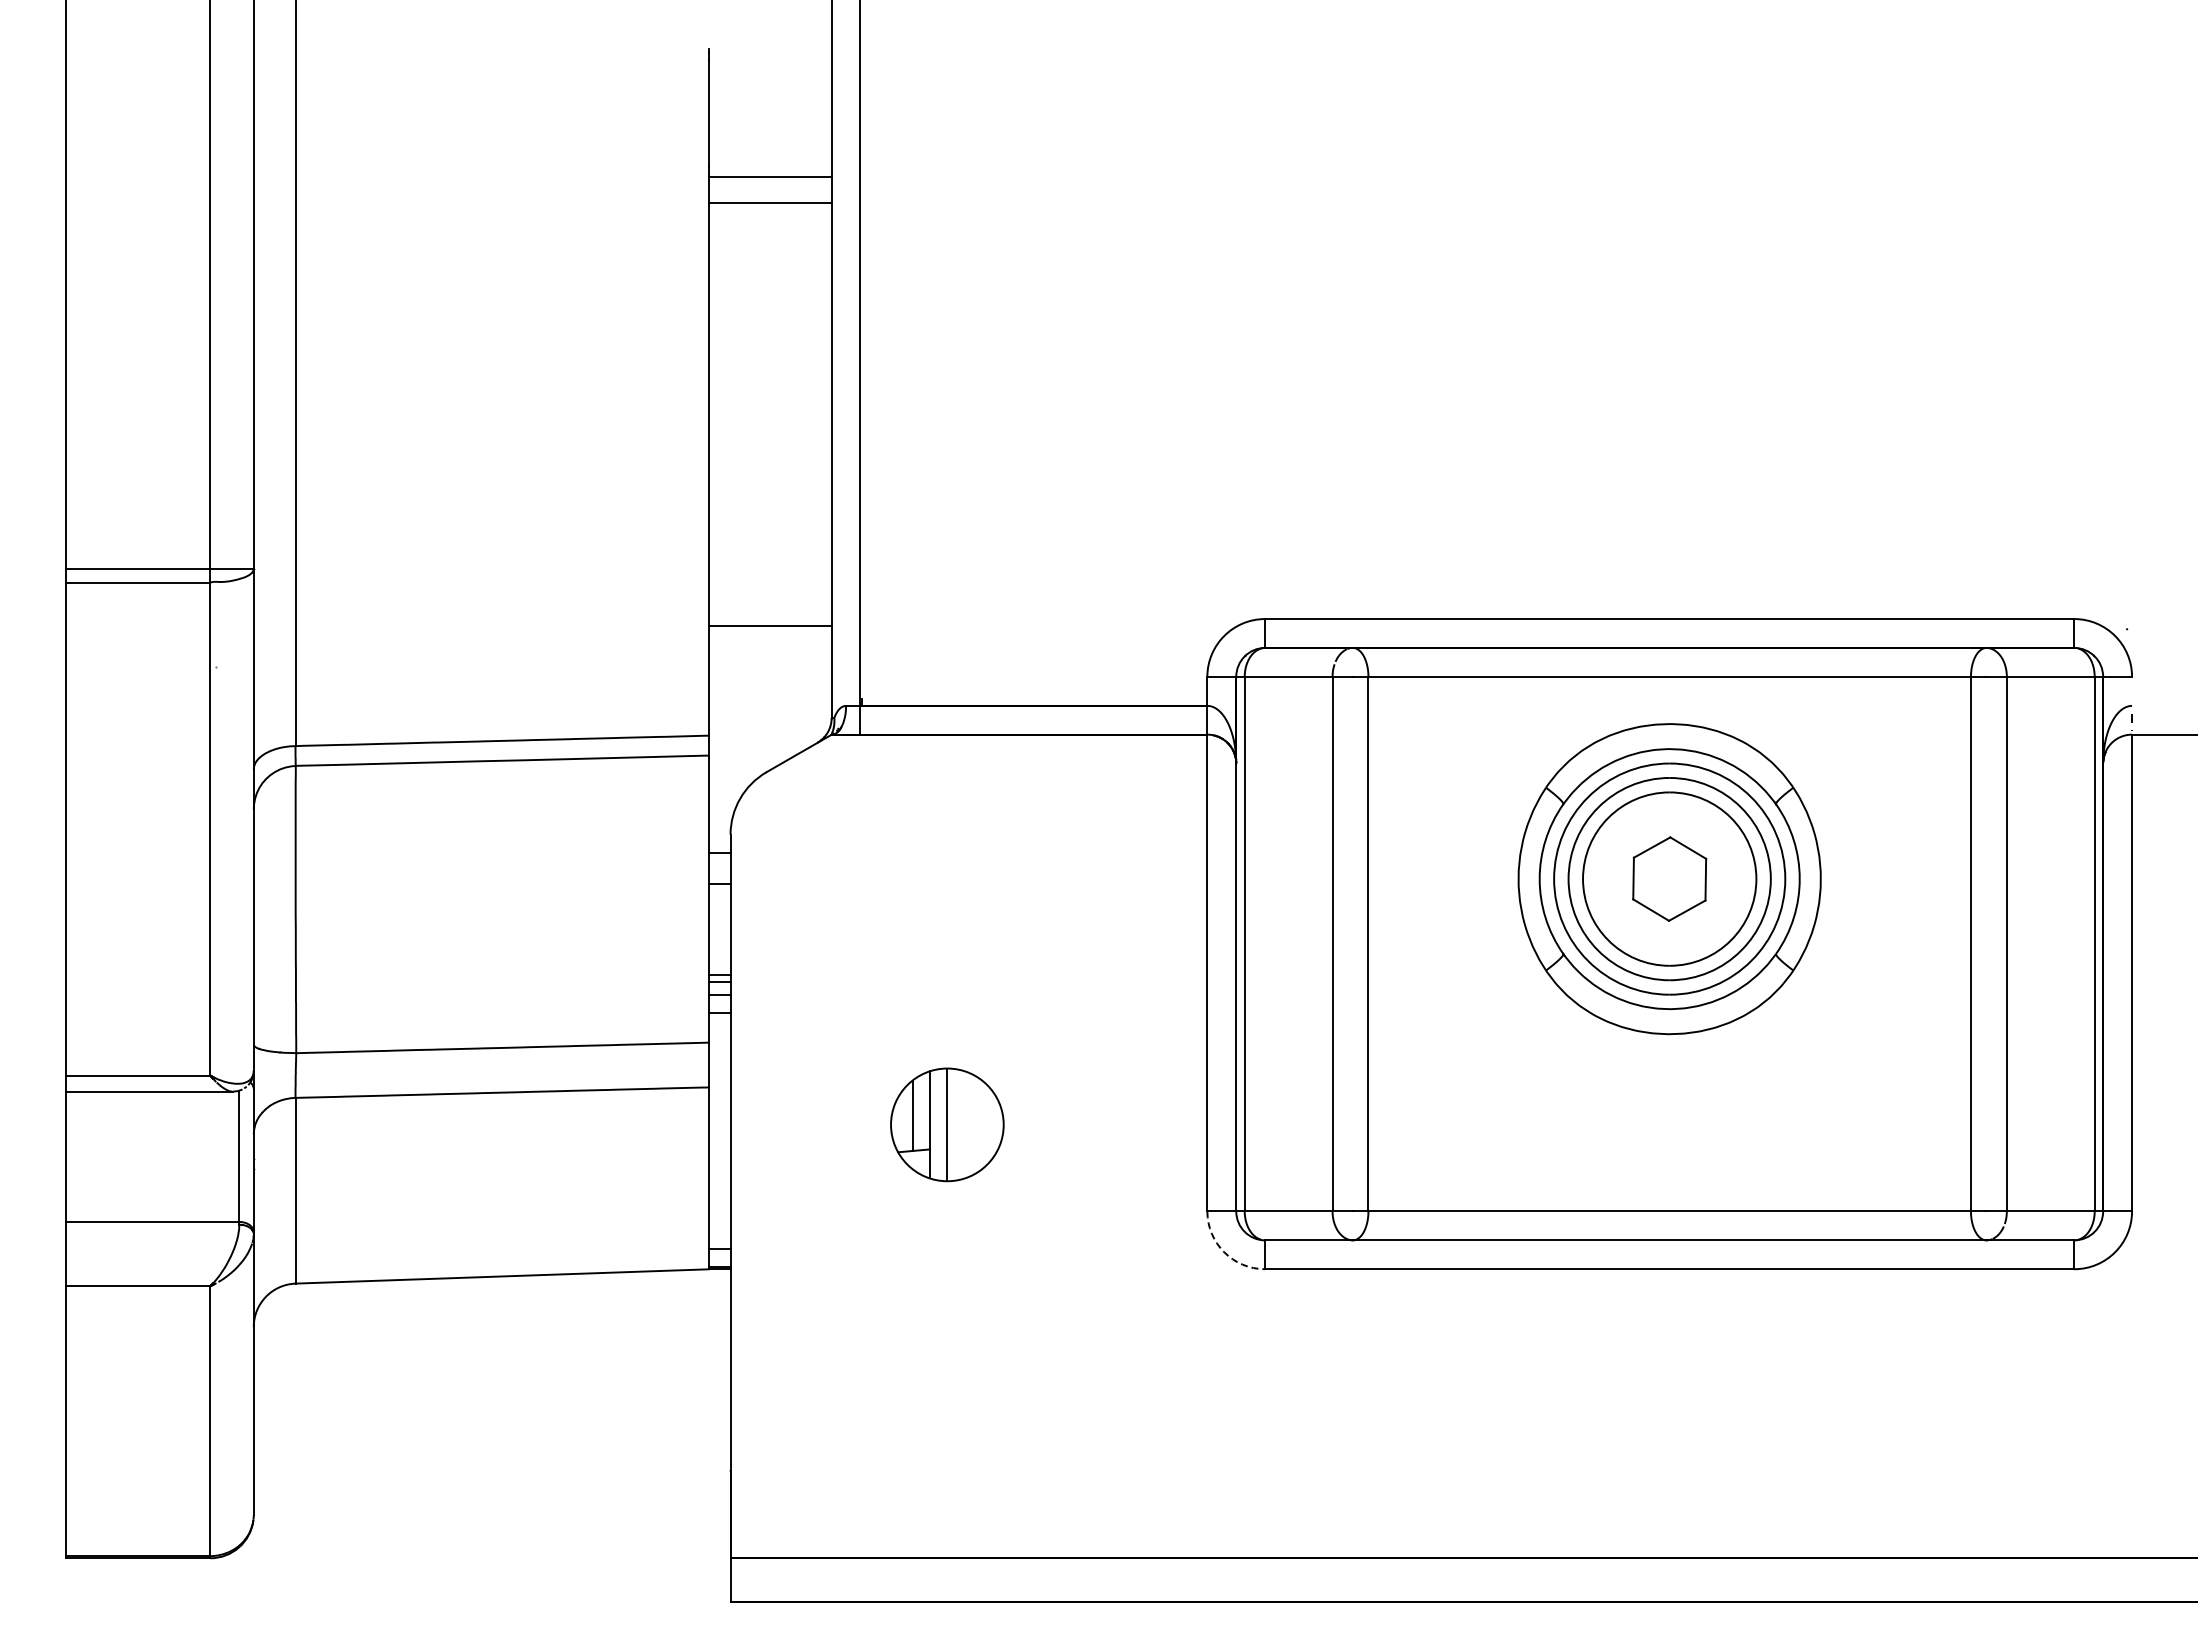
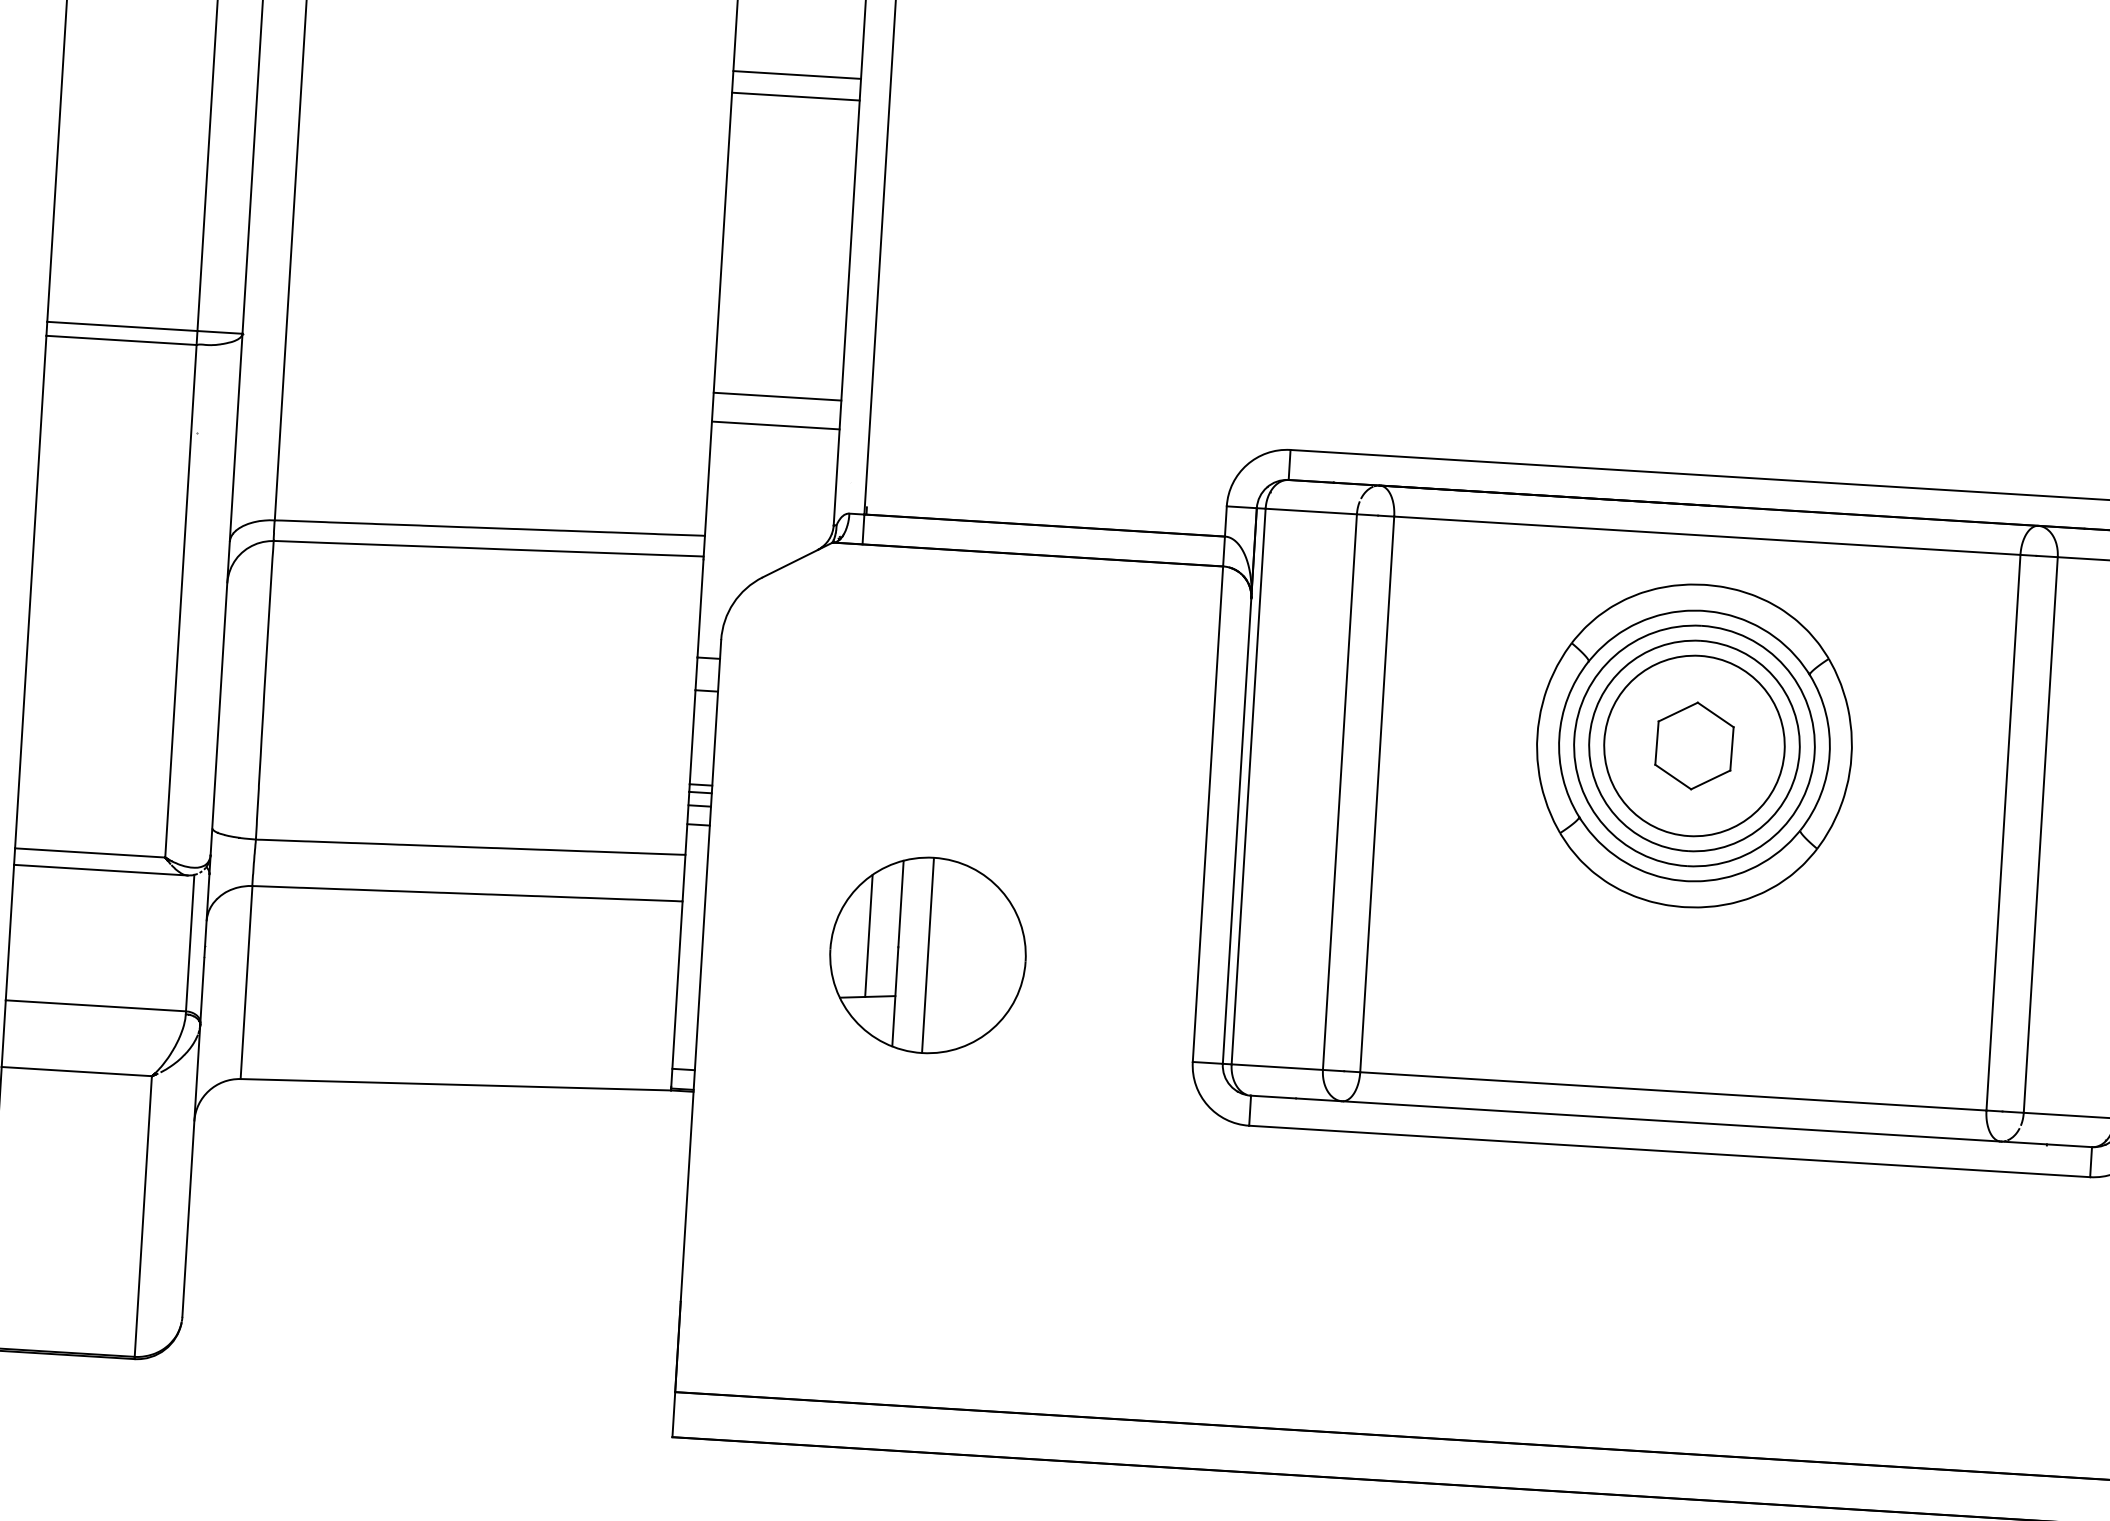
line: (769, 288) -> (796, 74), added
line: (769, 309) -> (795, 96), added
line: (769, 598) -> (776, 397), added
part: (947, 1124) -> (928, 955), size x1.67
arc: (1224, 1252) -> (1208, 1105), dashed -> solid

